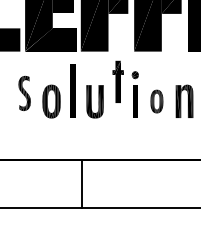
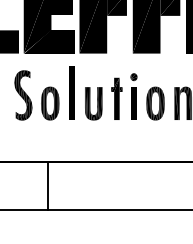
part: (117, 81) -> (116, 98), moved
part: (24, 93) -> (23, 95), size x1.43
part: (156, 101) -> (155, 103), size x1.43
line: (82, 183) -> (48, 185), moved

